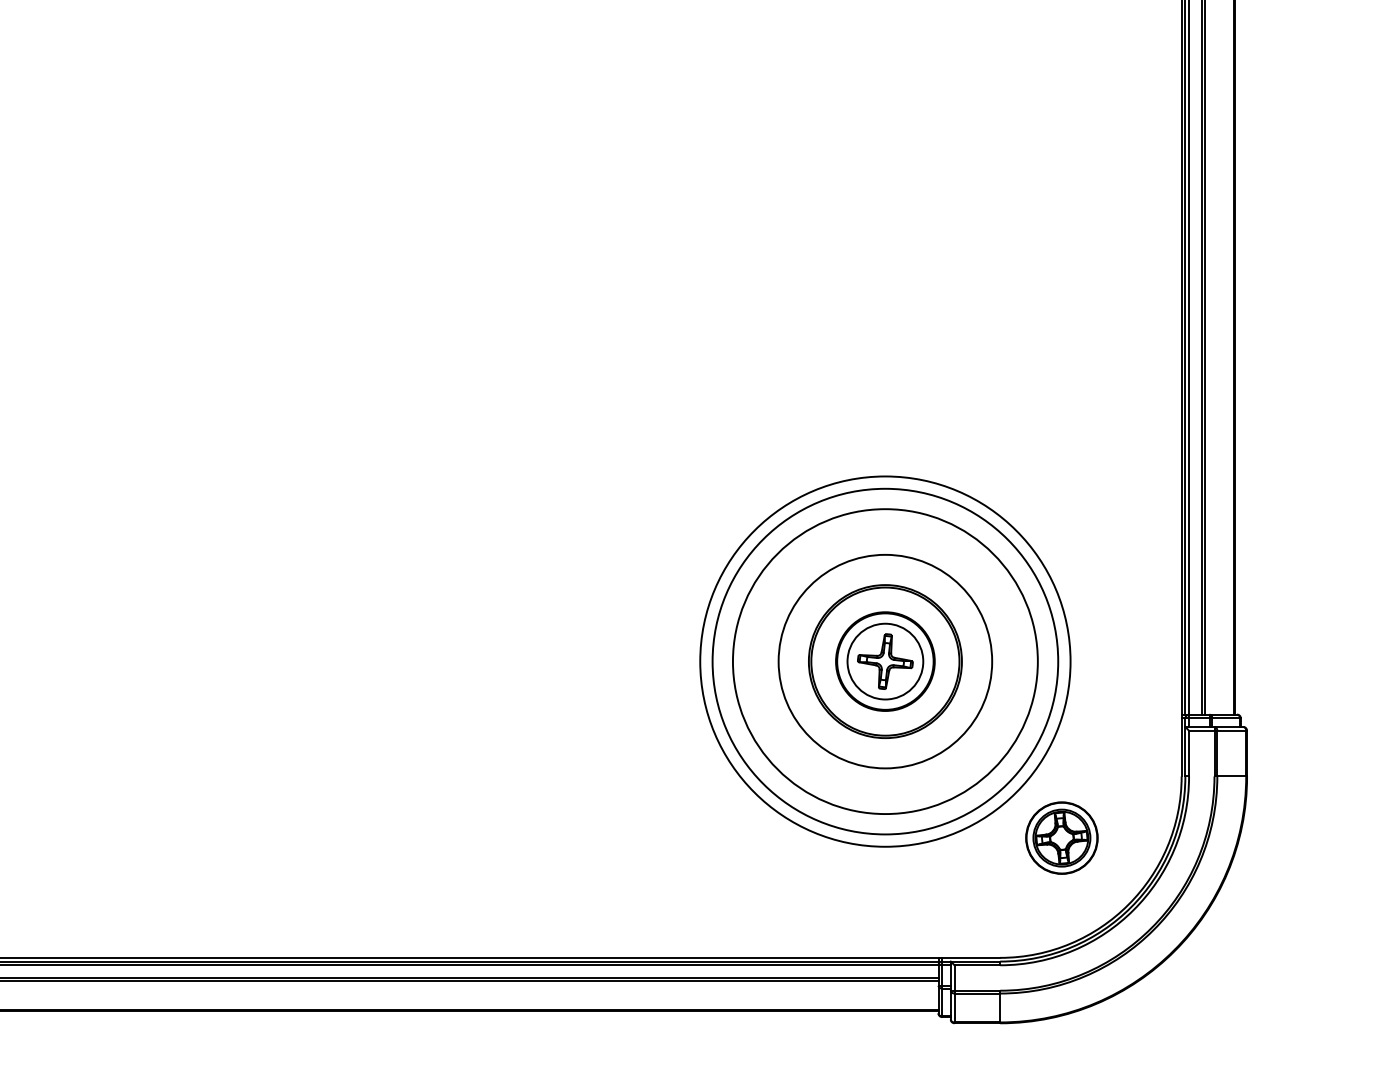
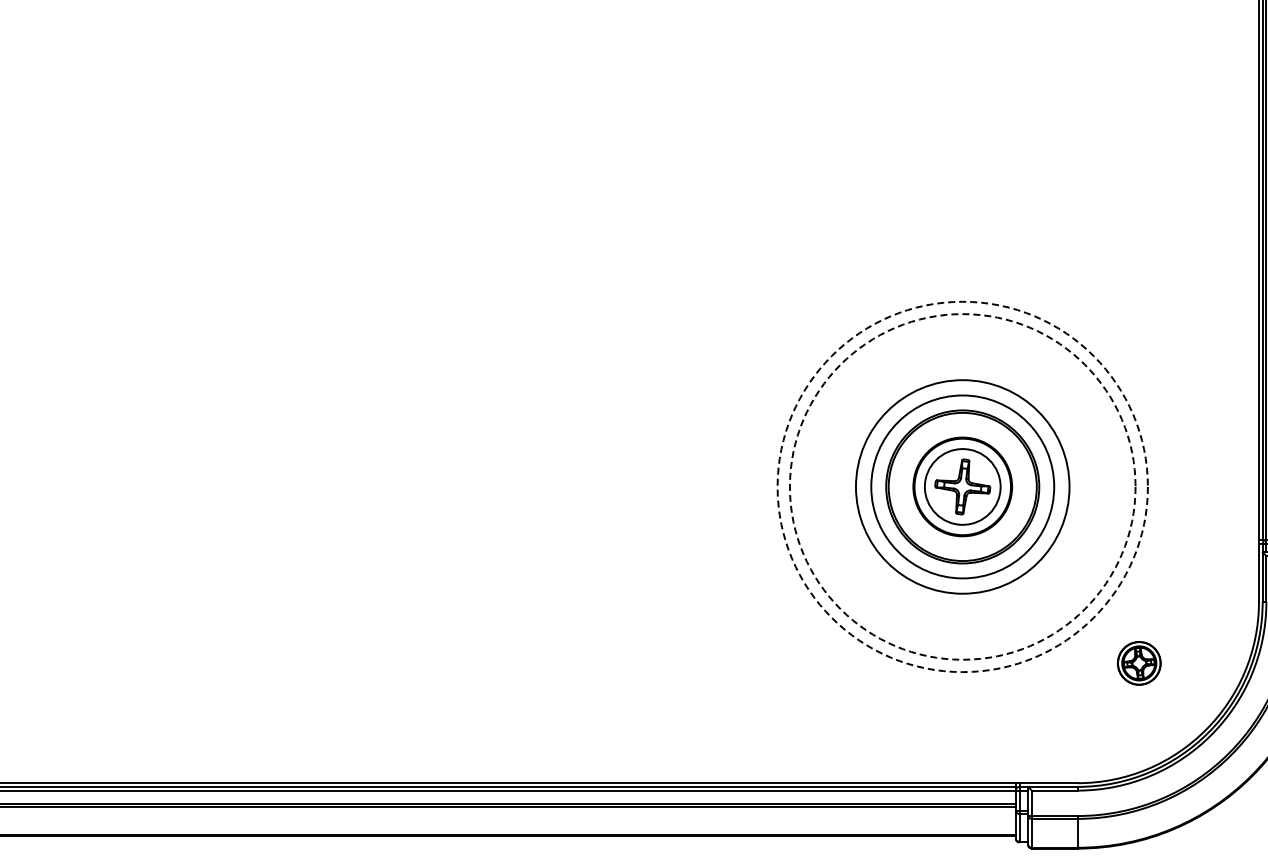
circle: (884, 661) -> (961, 486), size x0.6
circle: (885, 661) -> (962, 486), solid -> dashed
circle: (885, 661) -> (962, 486), solid -> dashed
part: (1061, 837) -> (1138, 662), size x0.6

